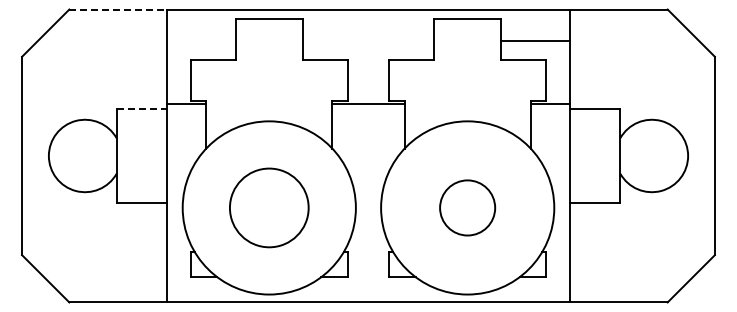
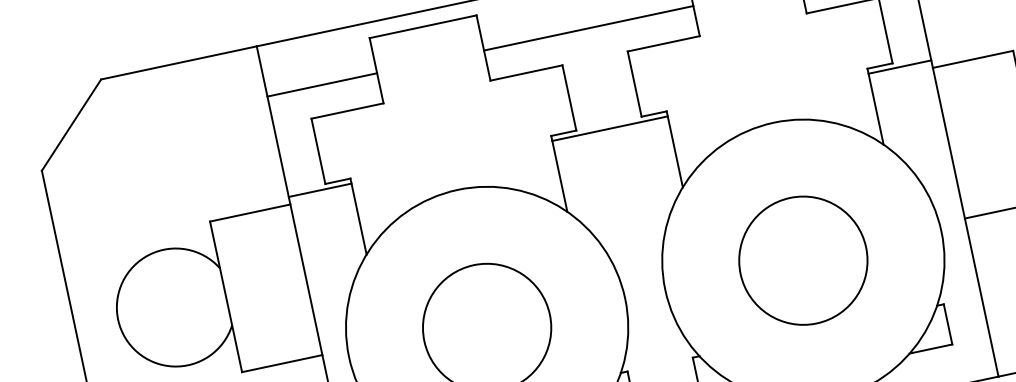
line: (118, 9) -> (179, 62), dashed -> solid
line: (200, 41) -> (321, 85), added
line: (368, 41) -> (588, 29), added
line: (142, 108) -> (251, 212), dashed -> solid
circle: (467, 207) -> (802, 260), size x1.43

